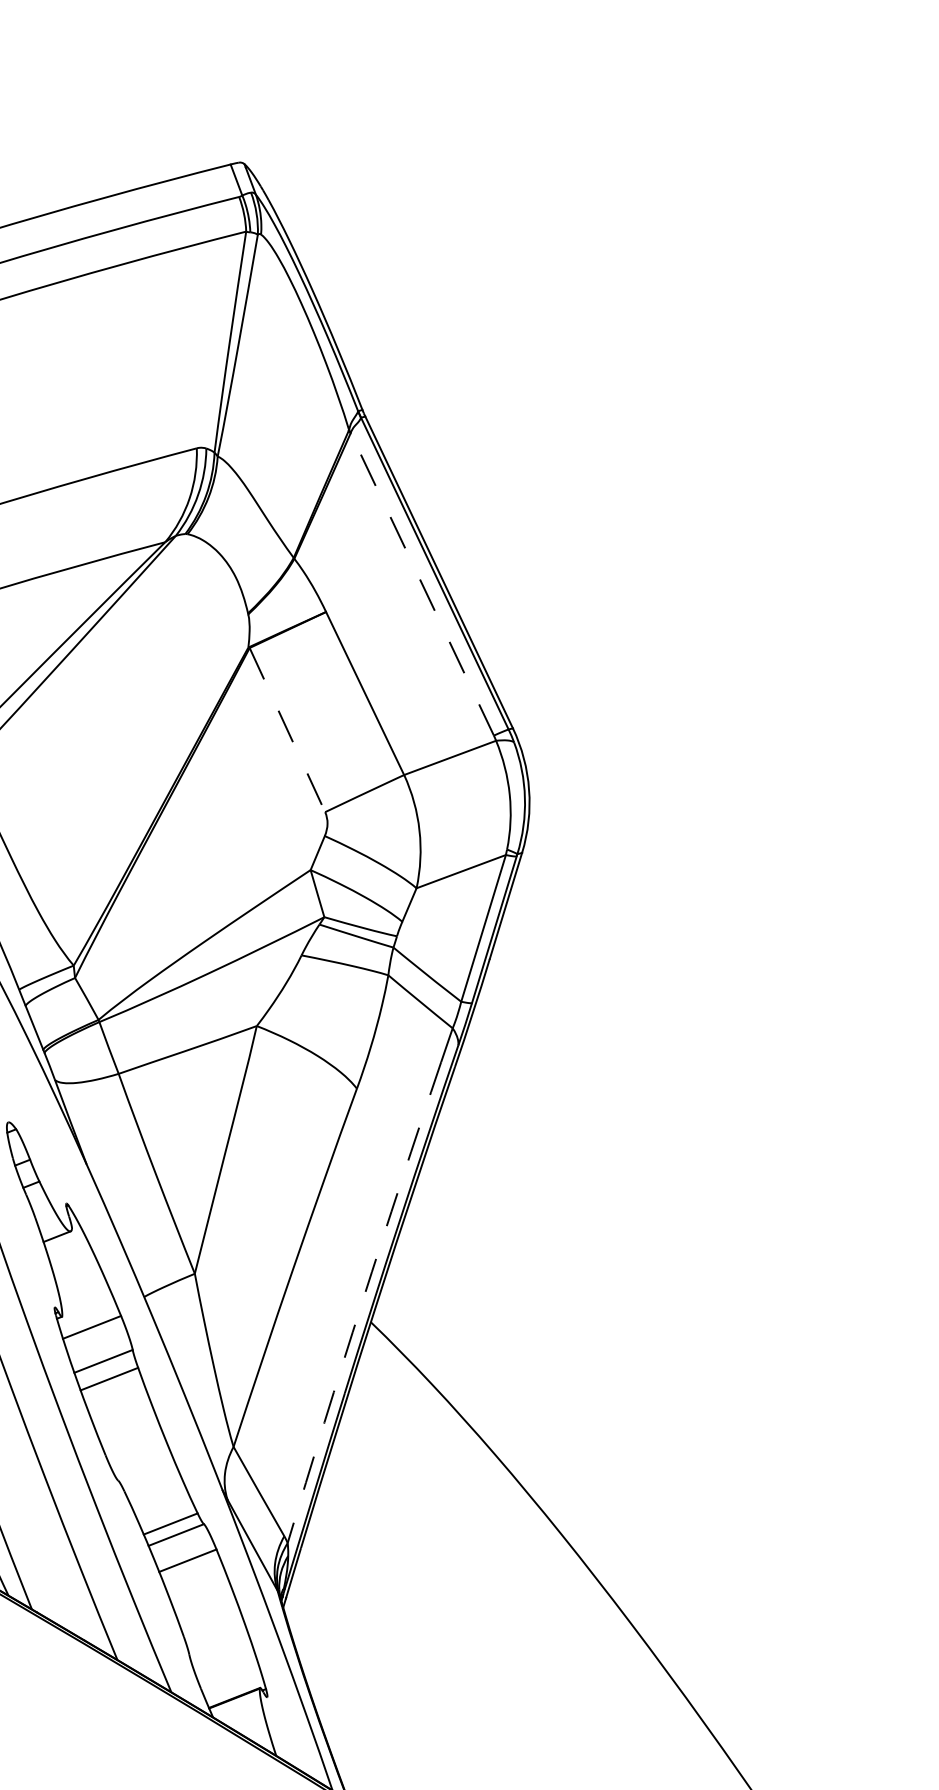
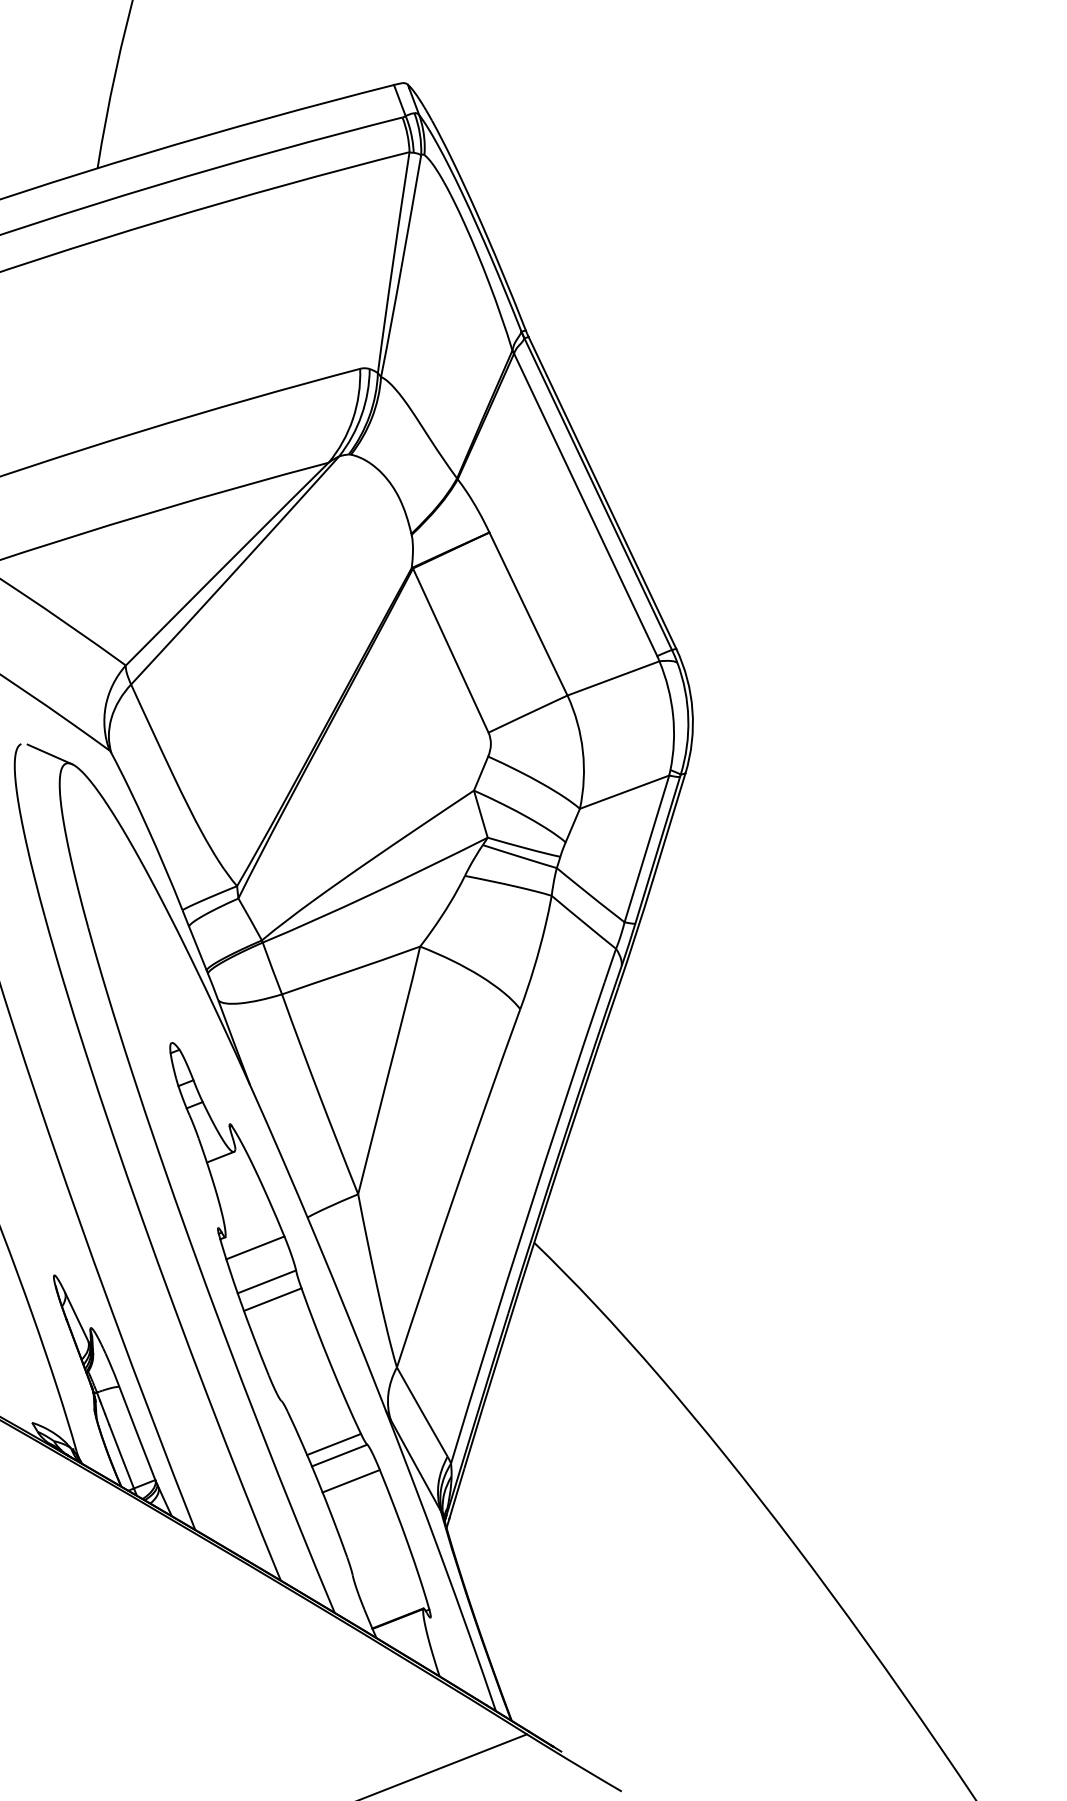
line: (422, 583) -> (585, 504), dashed -> solid
line: (288, 730) -> (451, 651), dashed -> solid
arc: (362, 1301) -> (525, 1222), dashed -> solid

